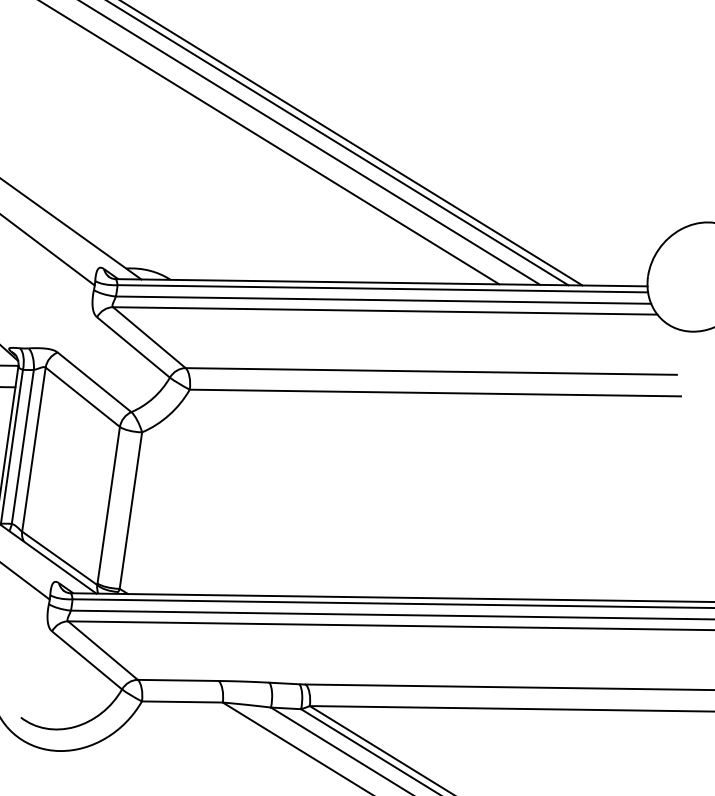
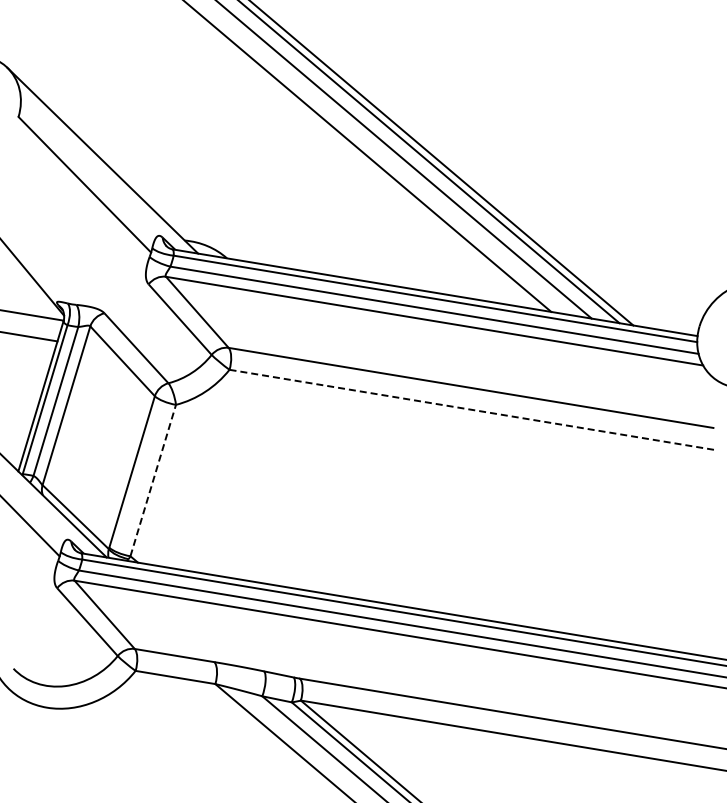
line: (434, 392) -> (471, 409), solid -> dashed
line: (131, 510) -> (153, 480), solid -> dashed

